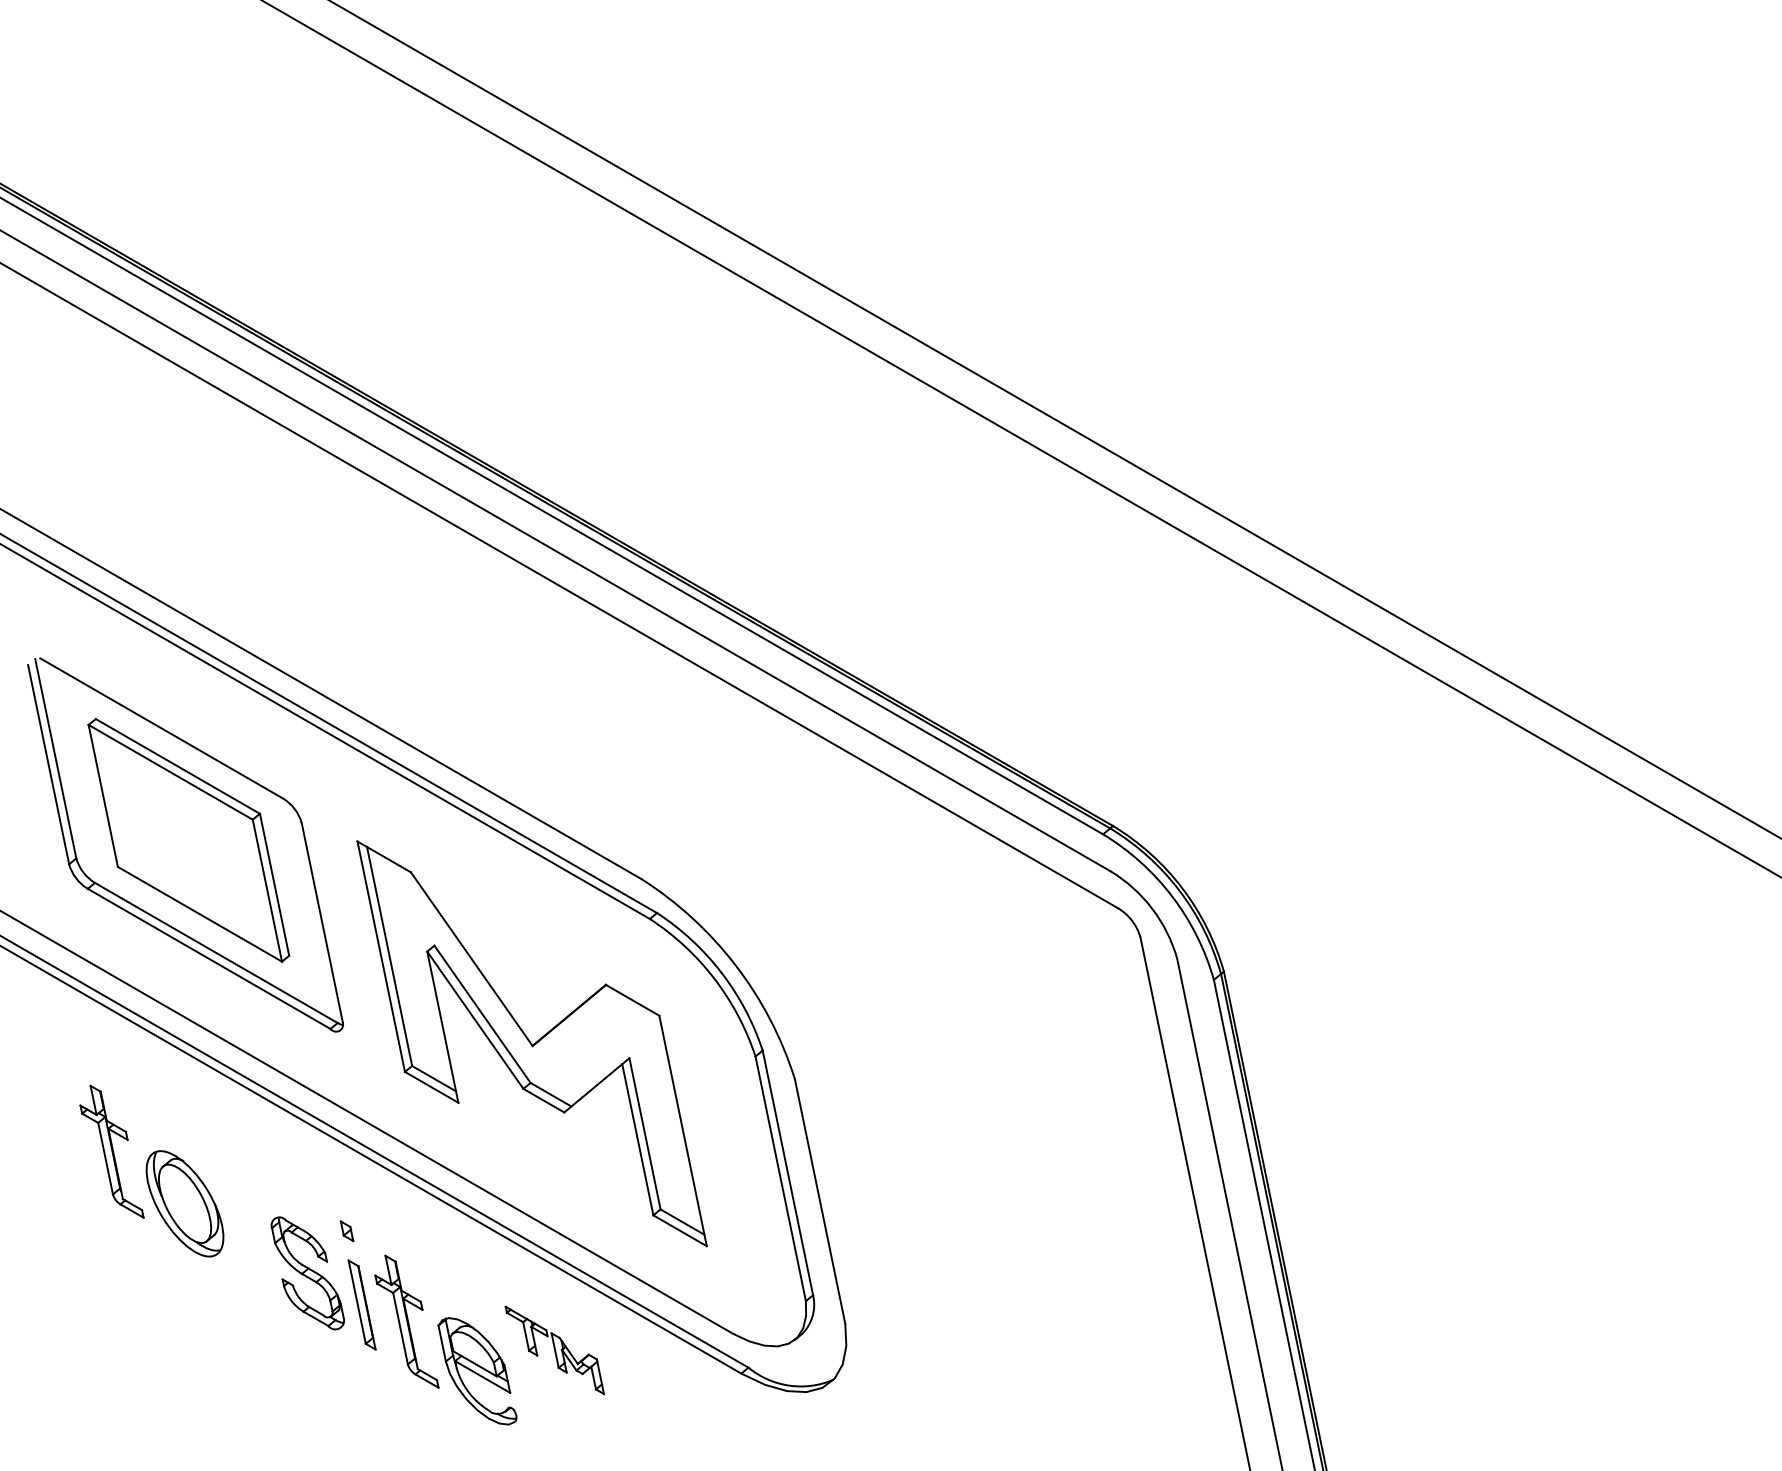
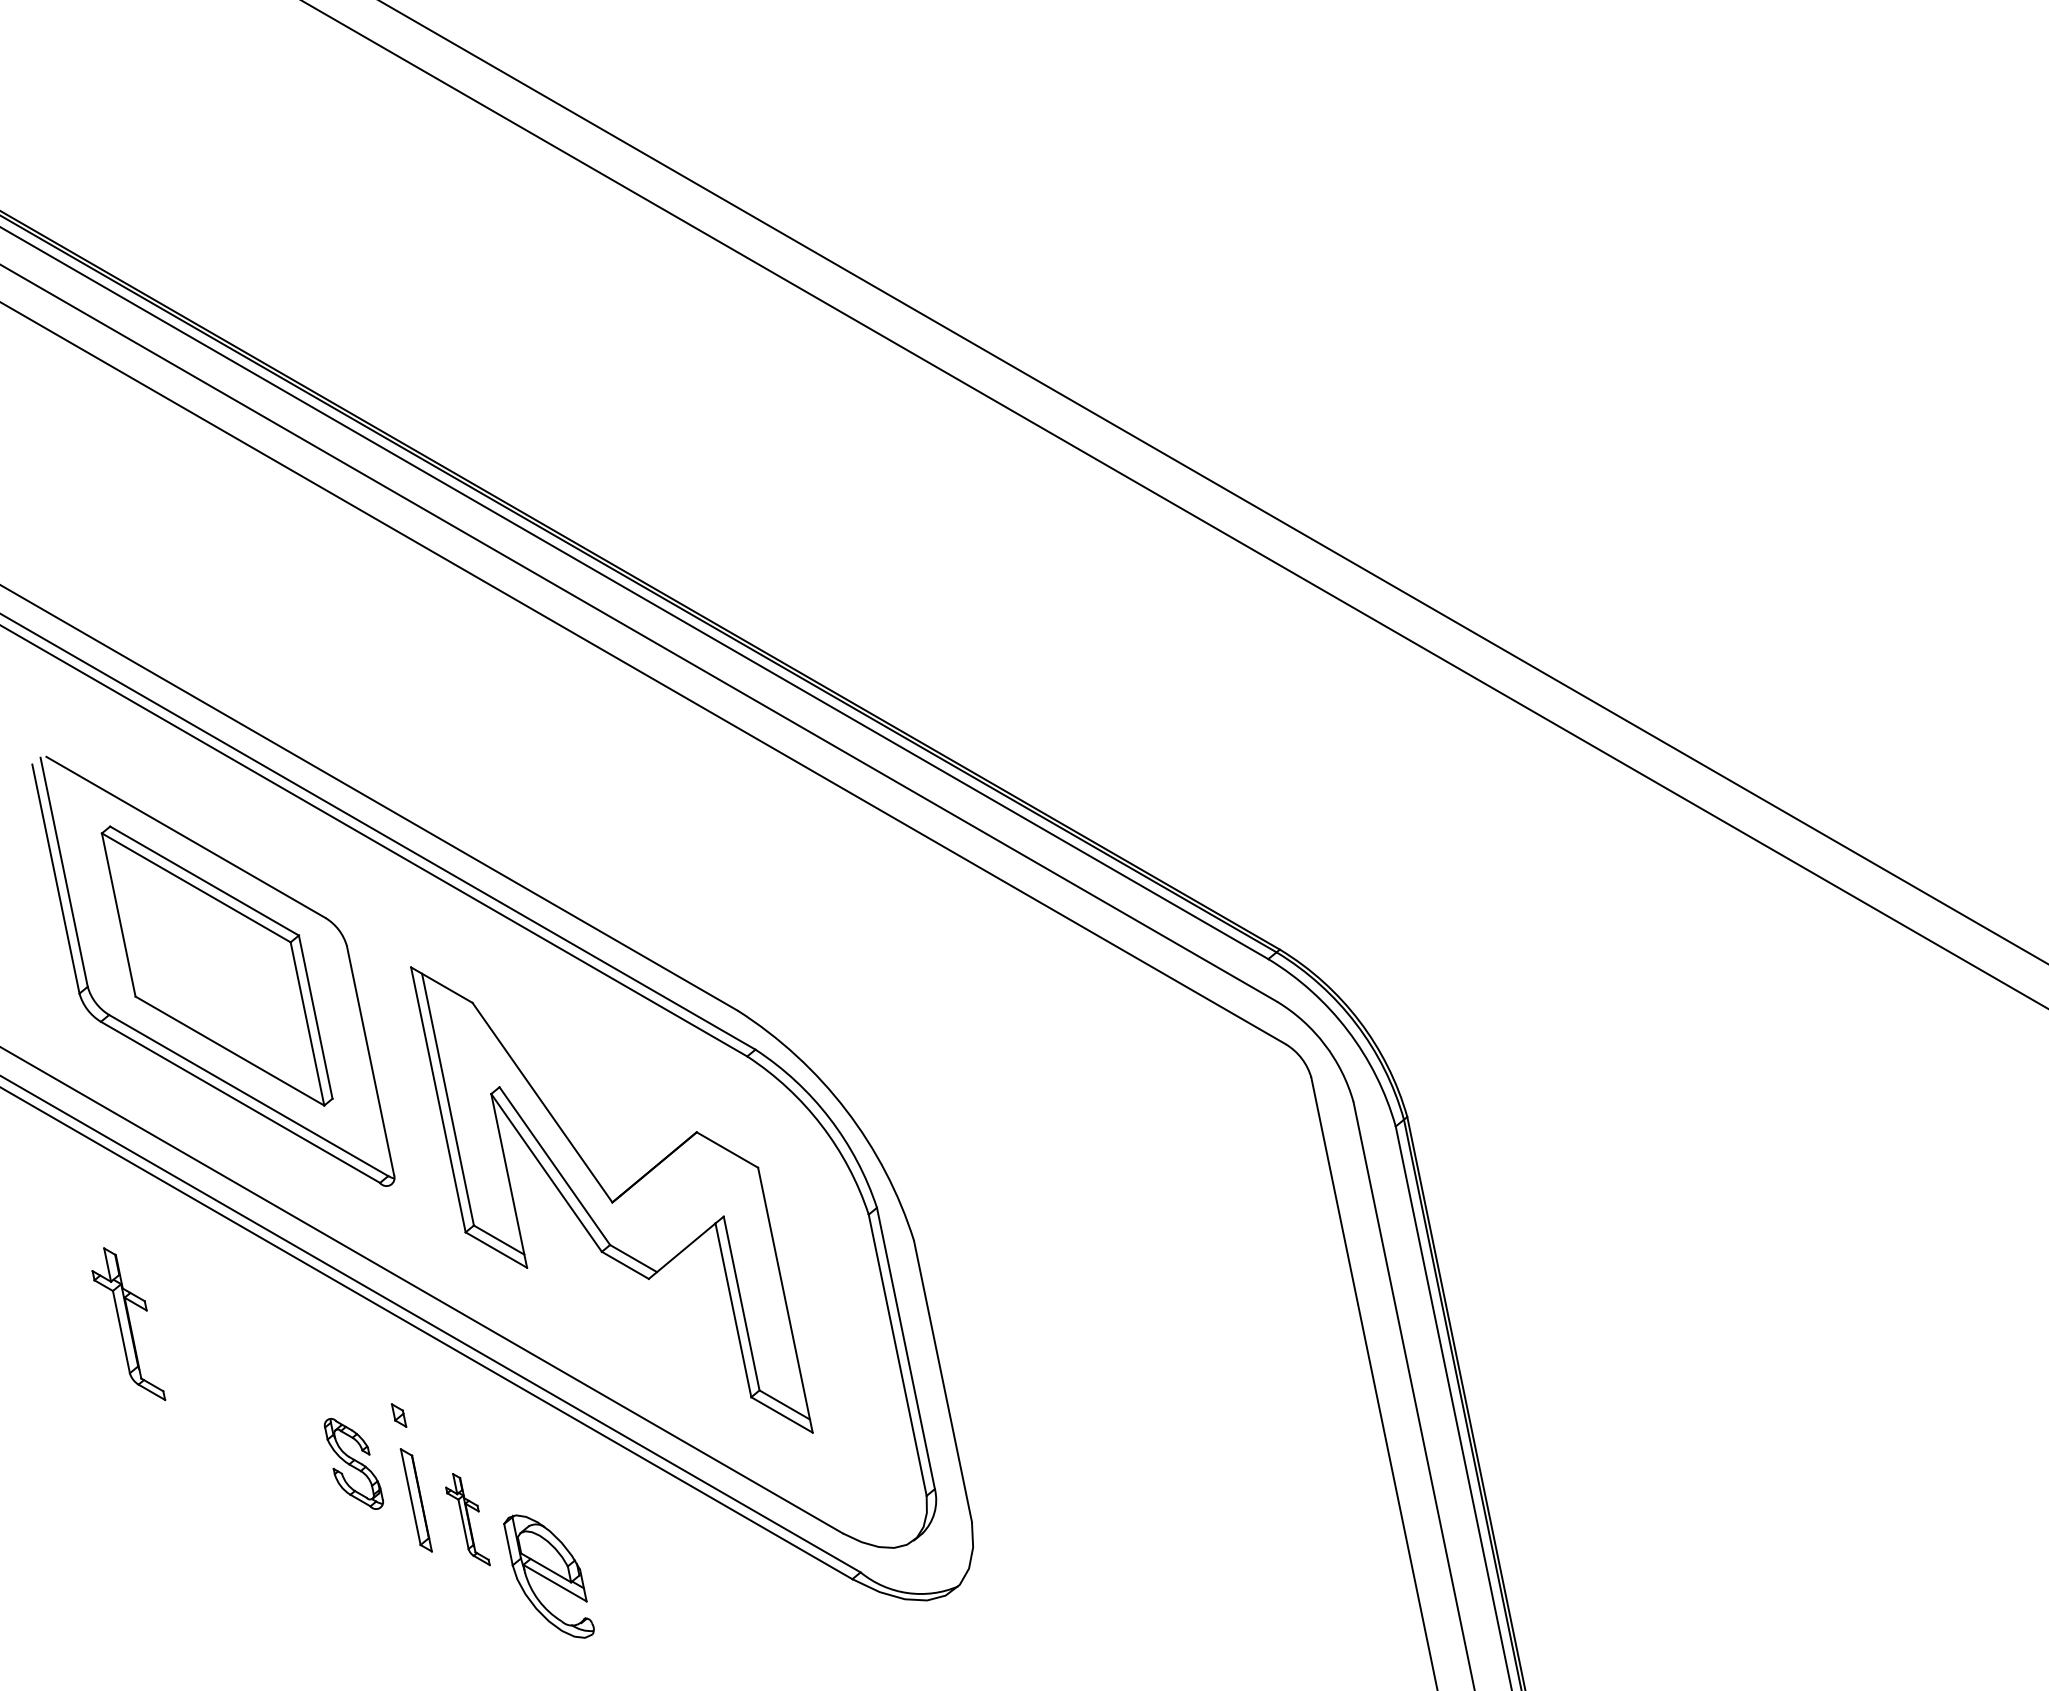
part: (184, 1203) -> (212, 1383), removed
part: (307, 1272) -> (353, 1463), size x0.7
part: (406, 1321) -> (467, 1519), size x0.6
part: (554, 1350) -> (637, 1552), removed

